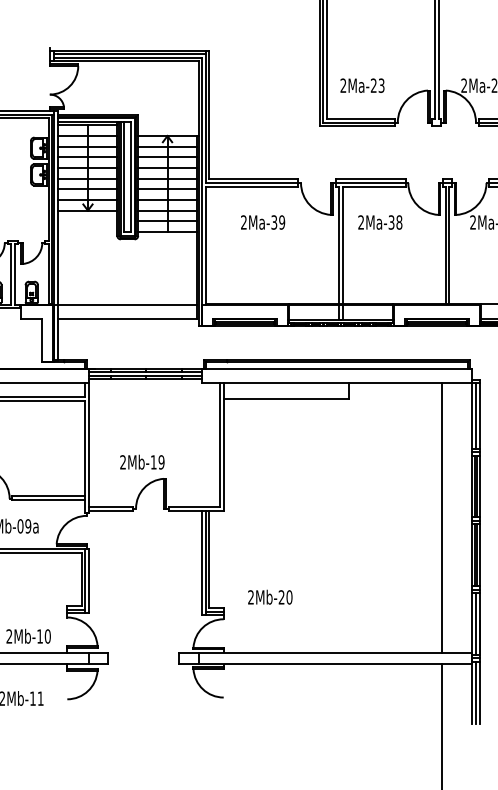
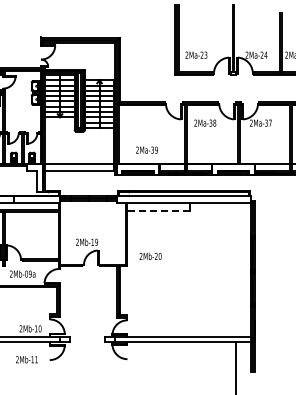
text: (261, 221) -> (146, 149), moved
line: (286, 398) -> (158, 210), solid -> dashed
line: (443, 517) -> (236, 269), removed
text: (270, 595) -> (150, 255), moved

